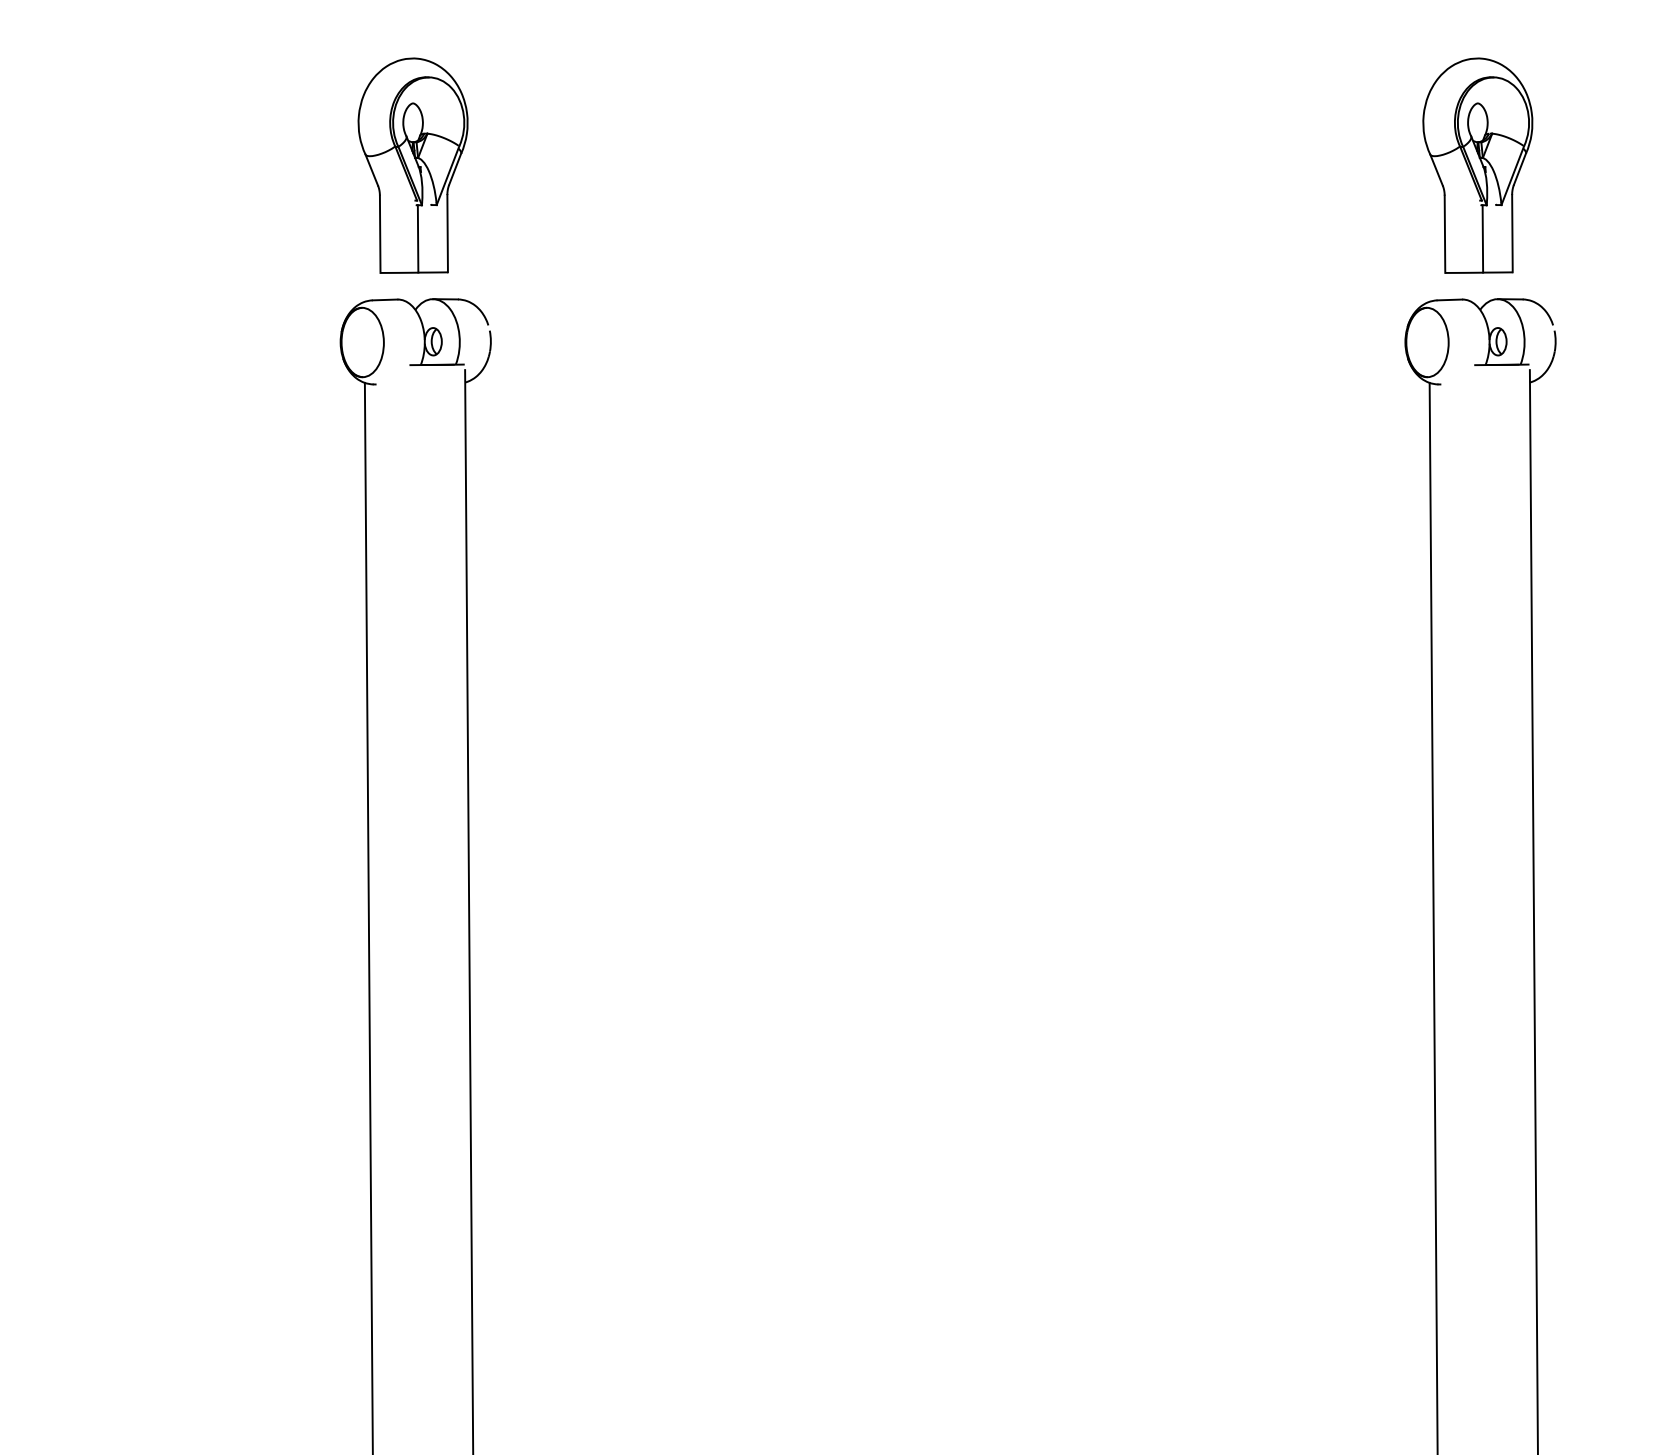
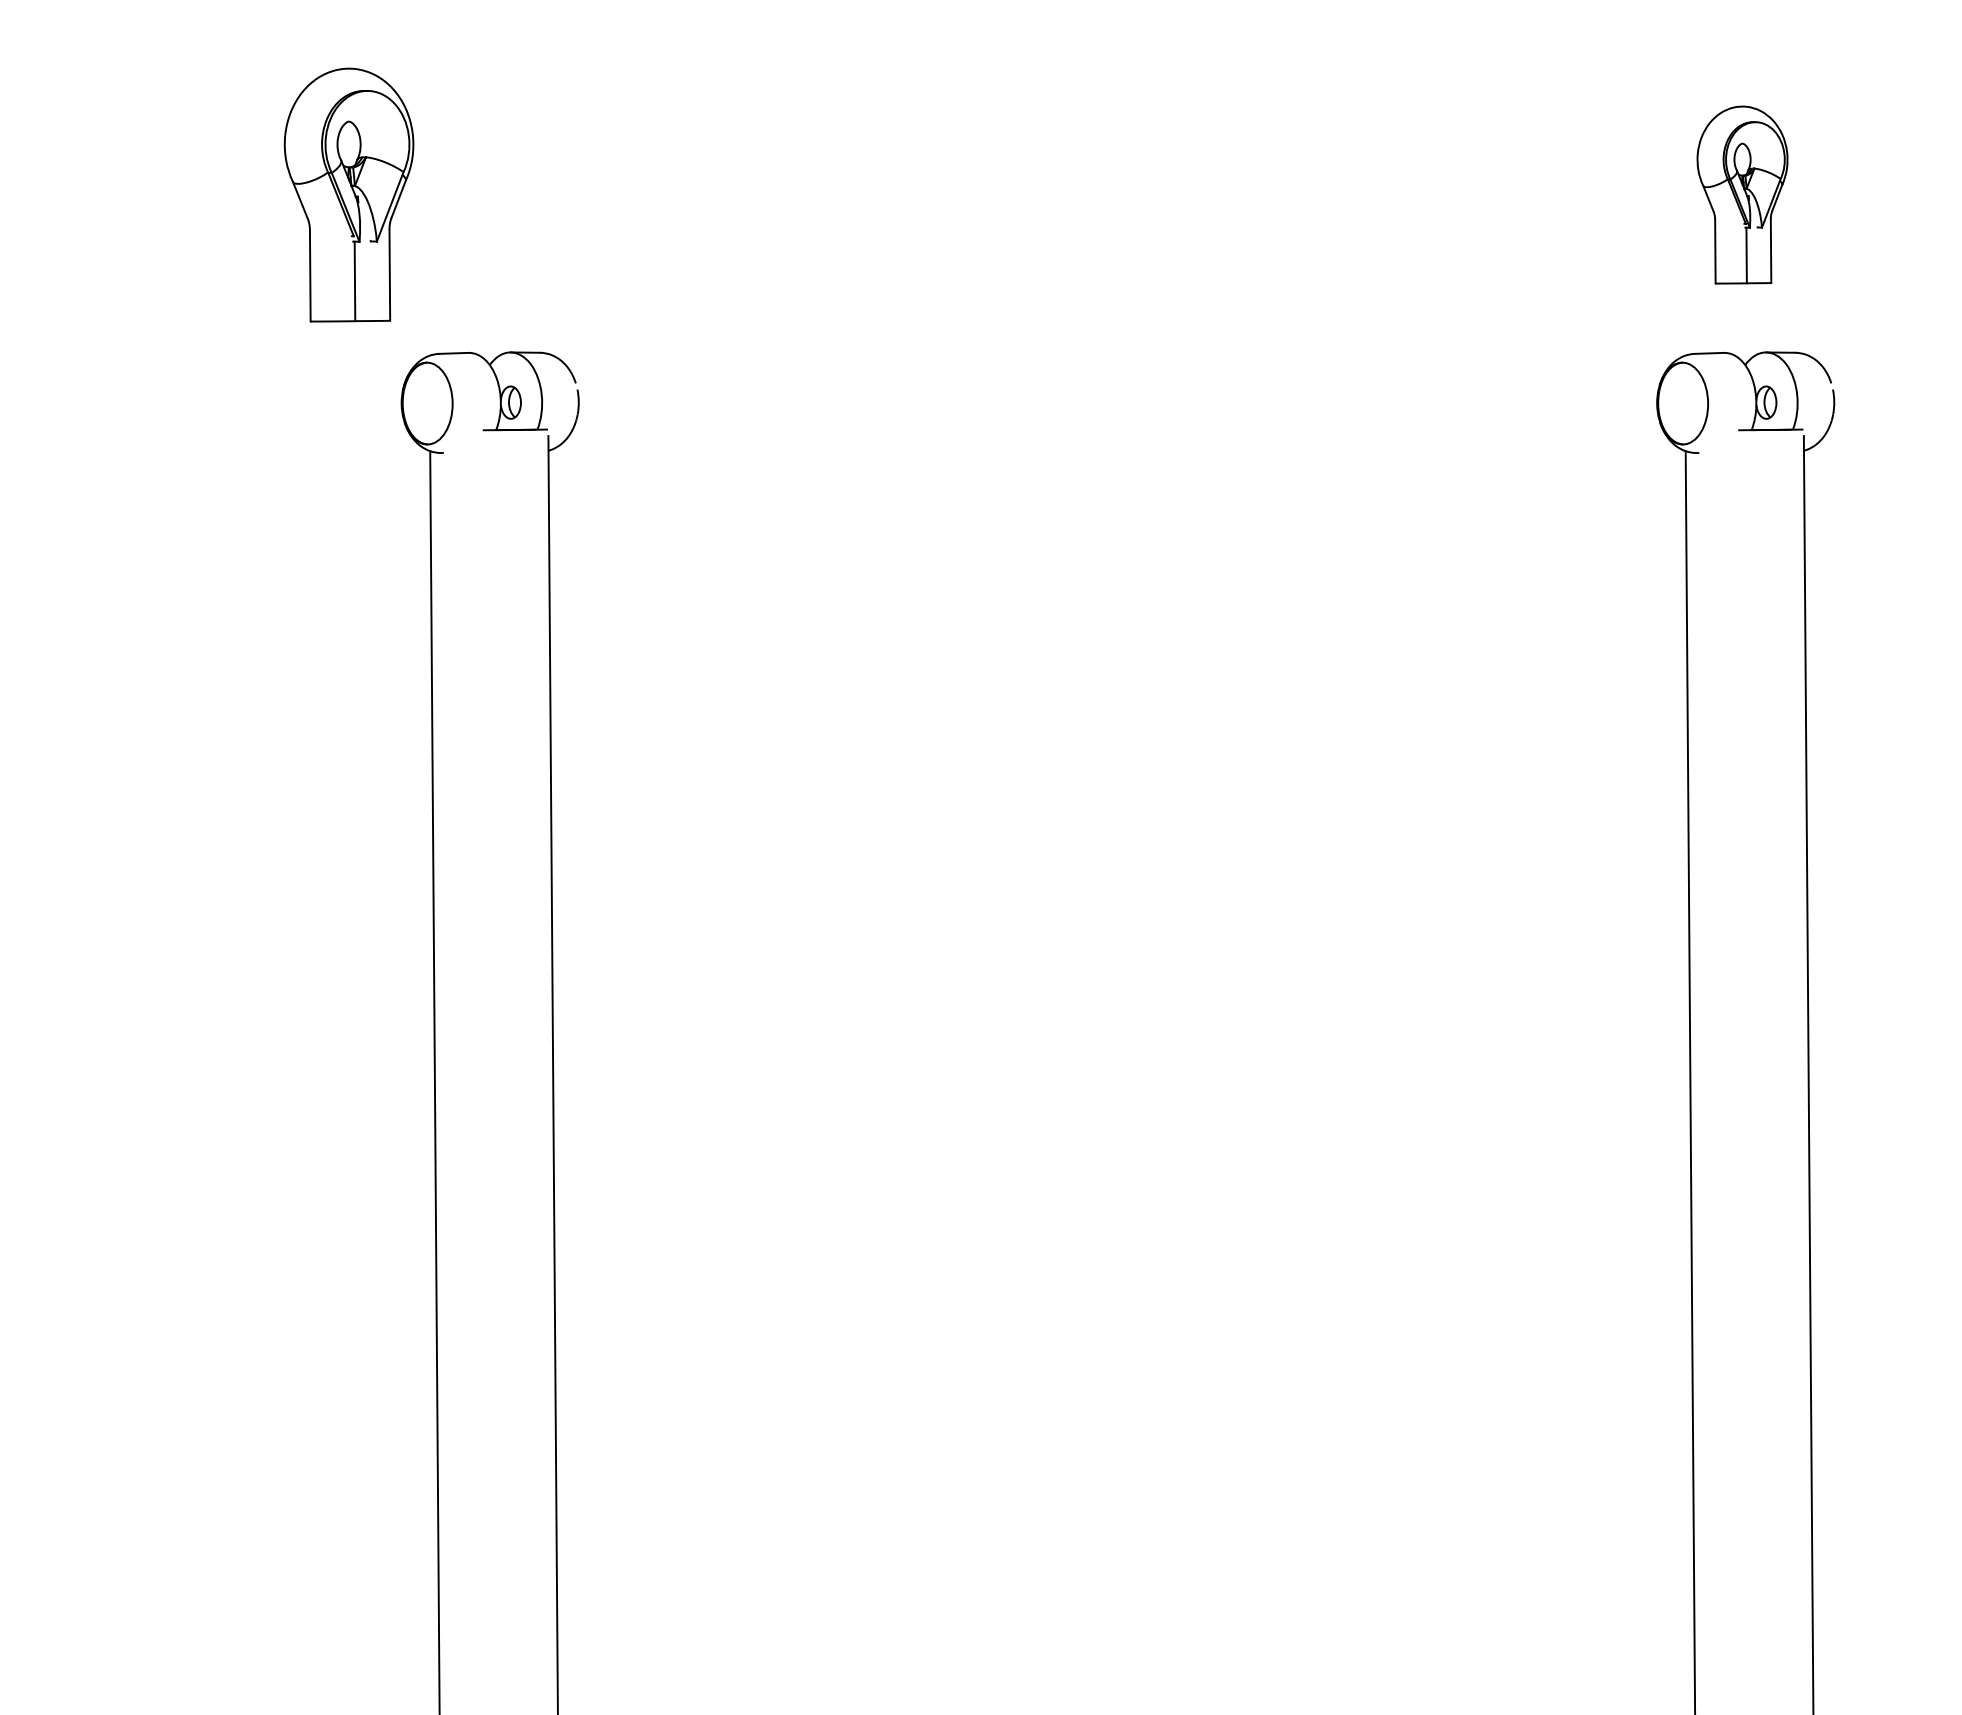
part: (412, 165) -> (348, 194), moved
part: (1477, 165) -> (1742, 194), size x0.7

